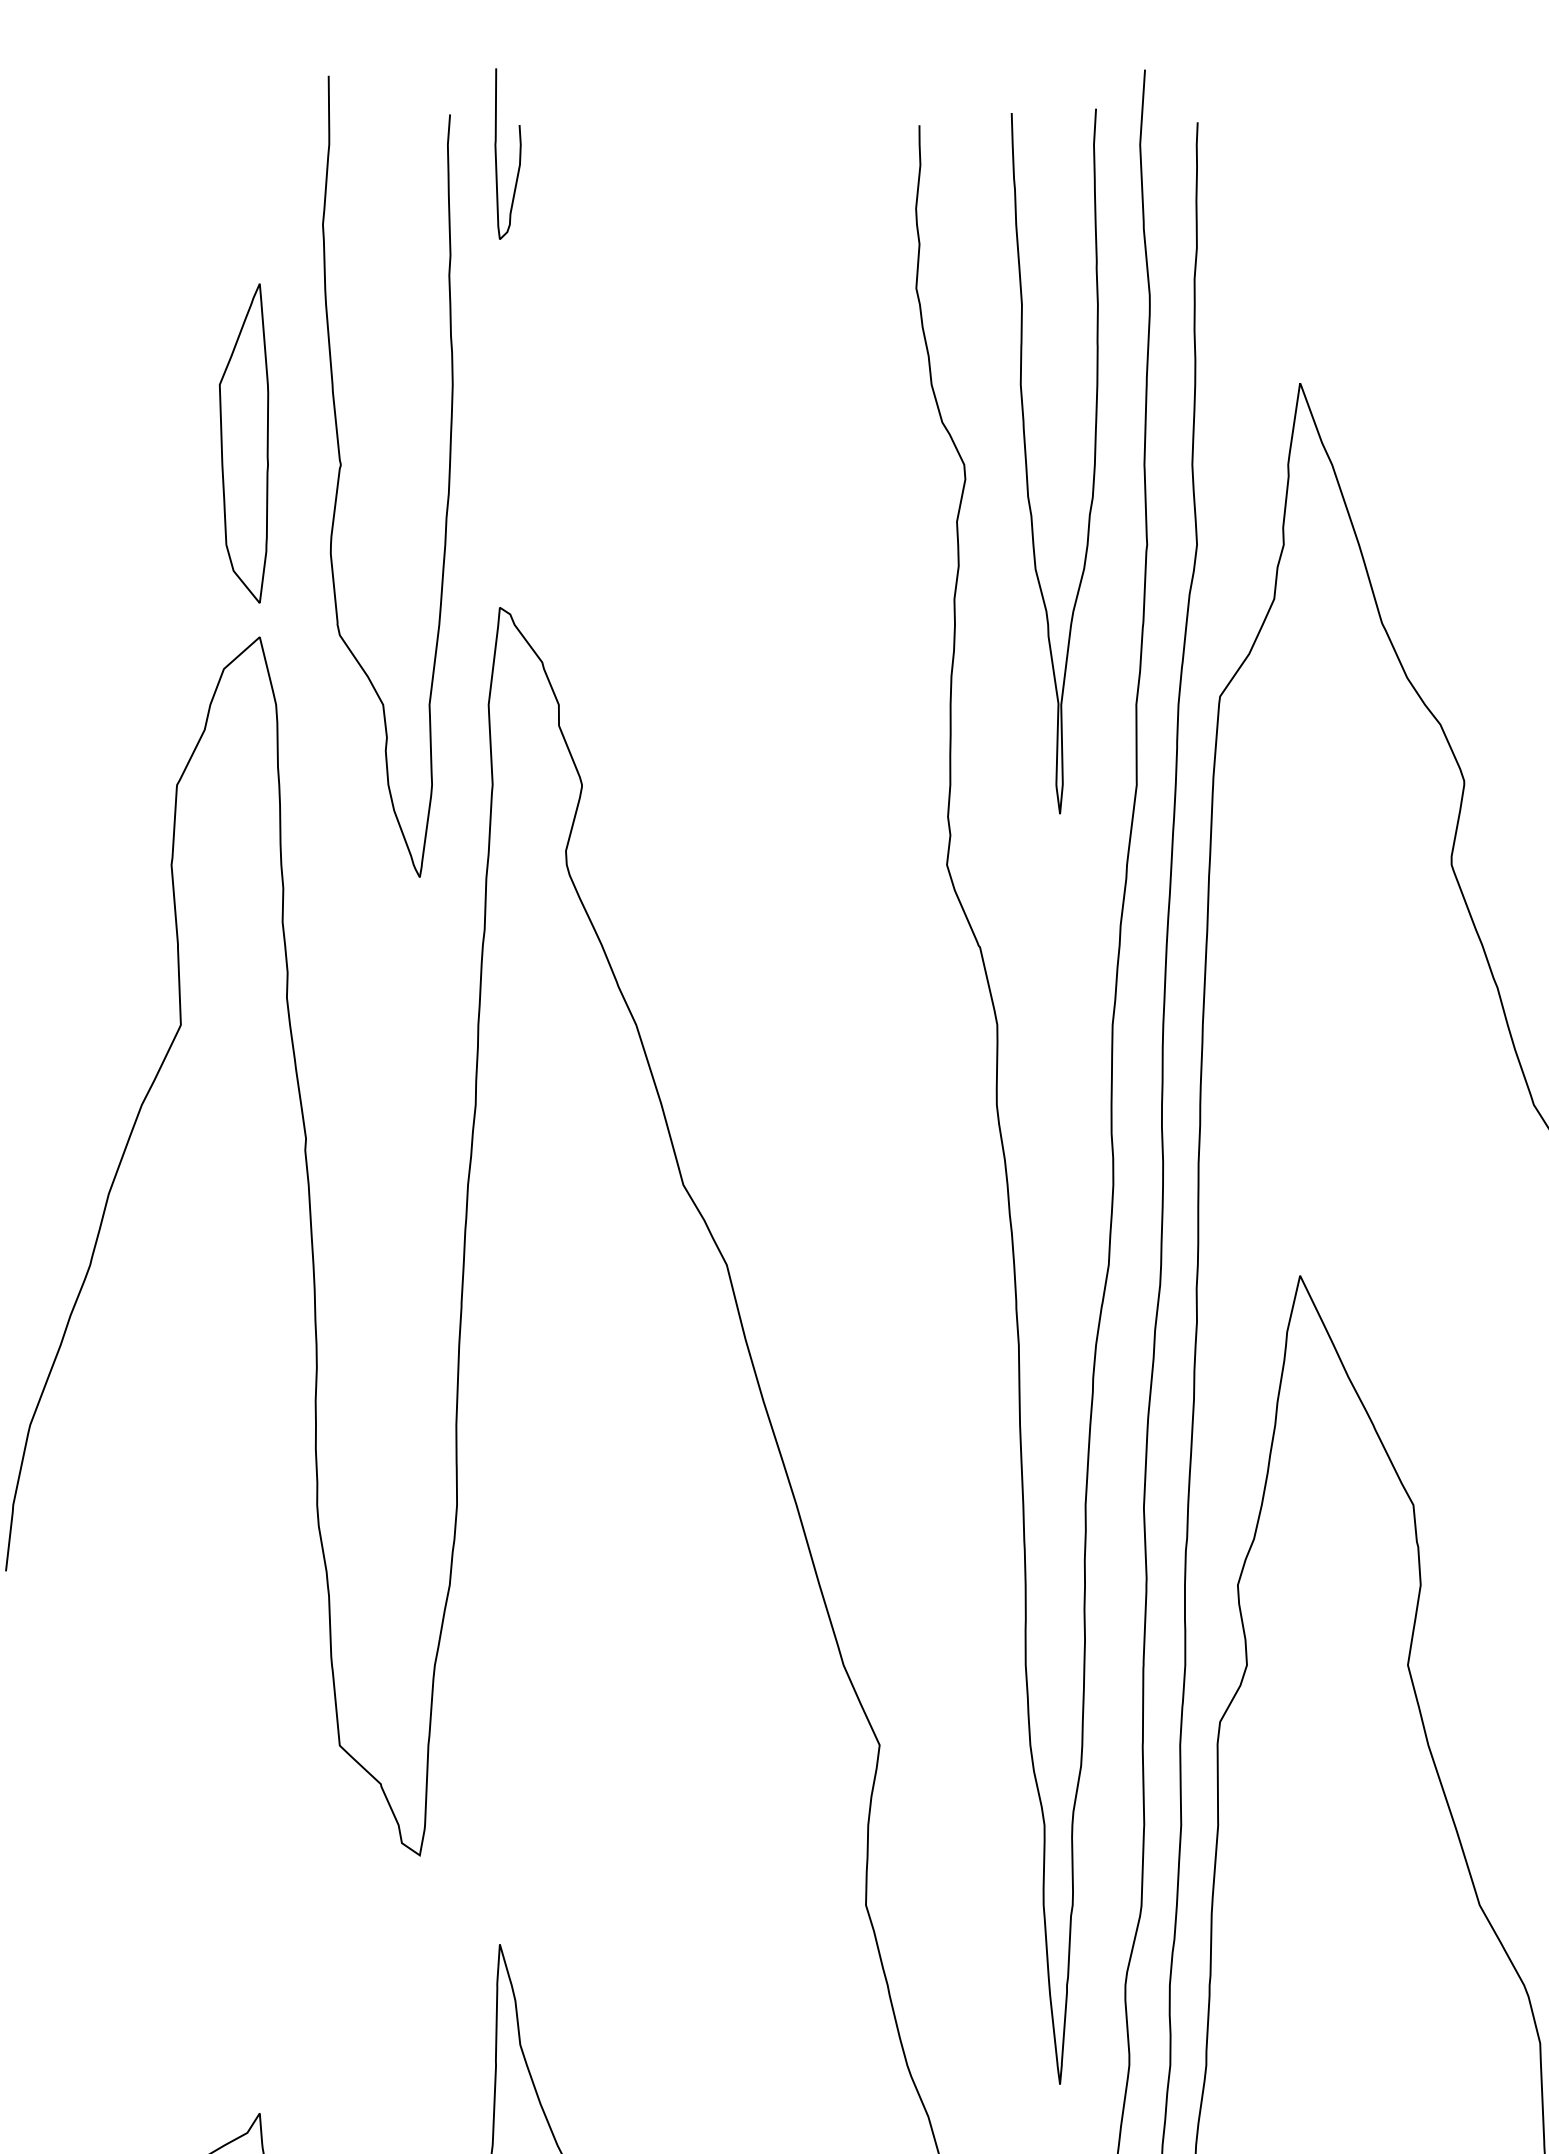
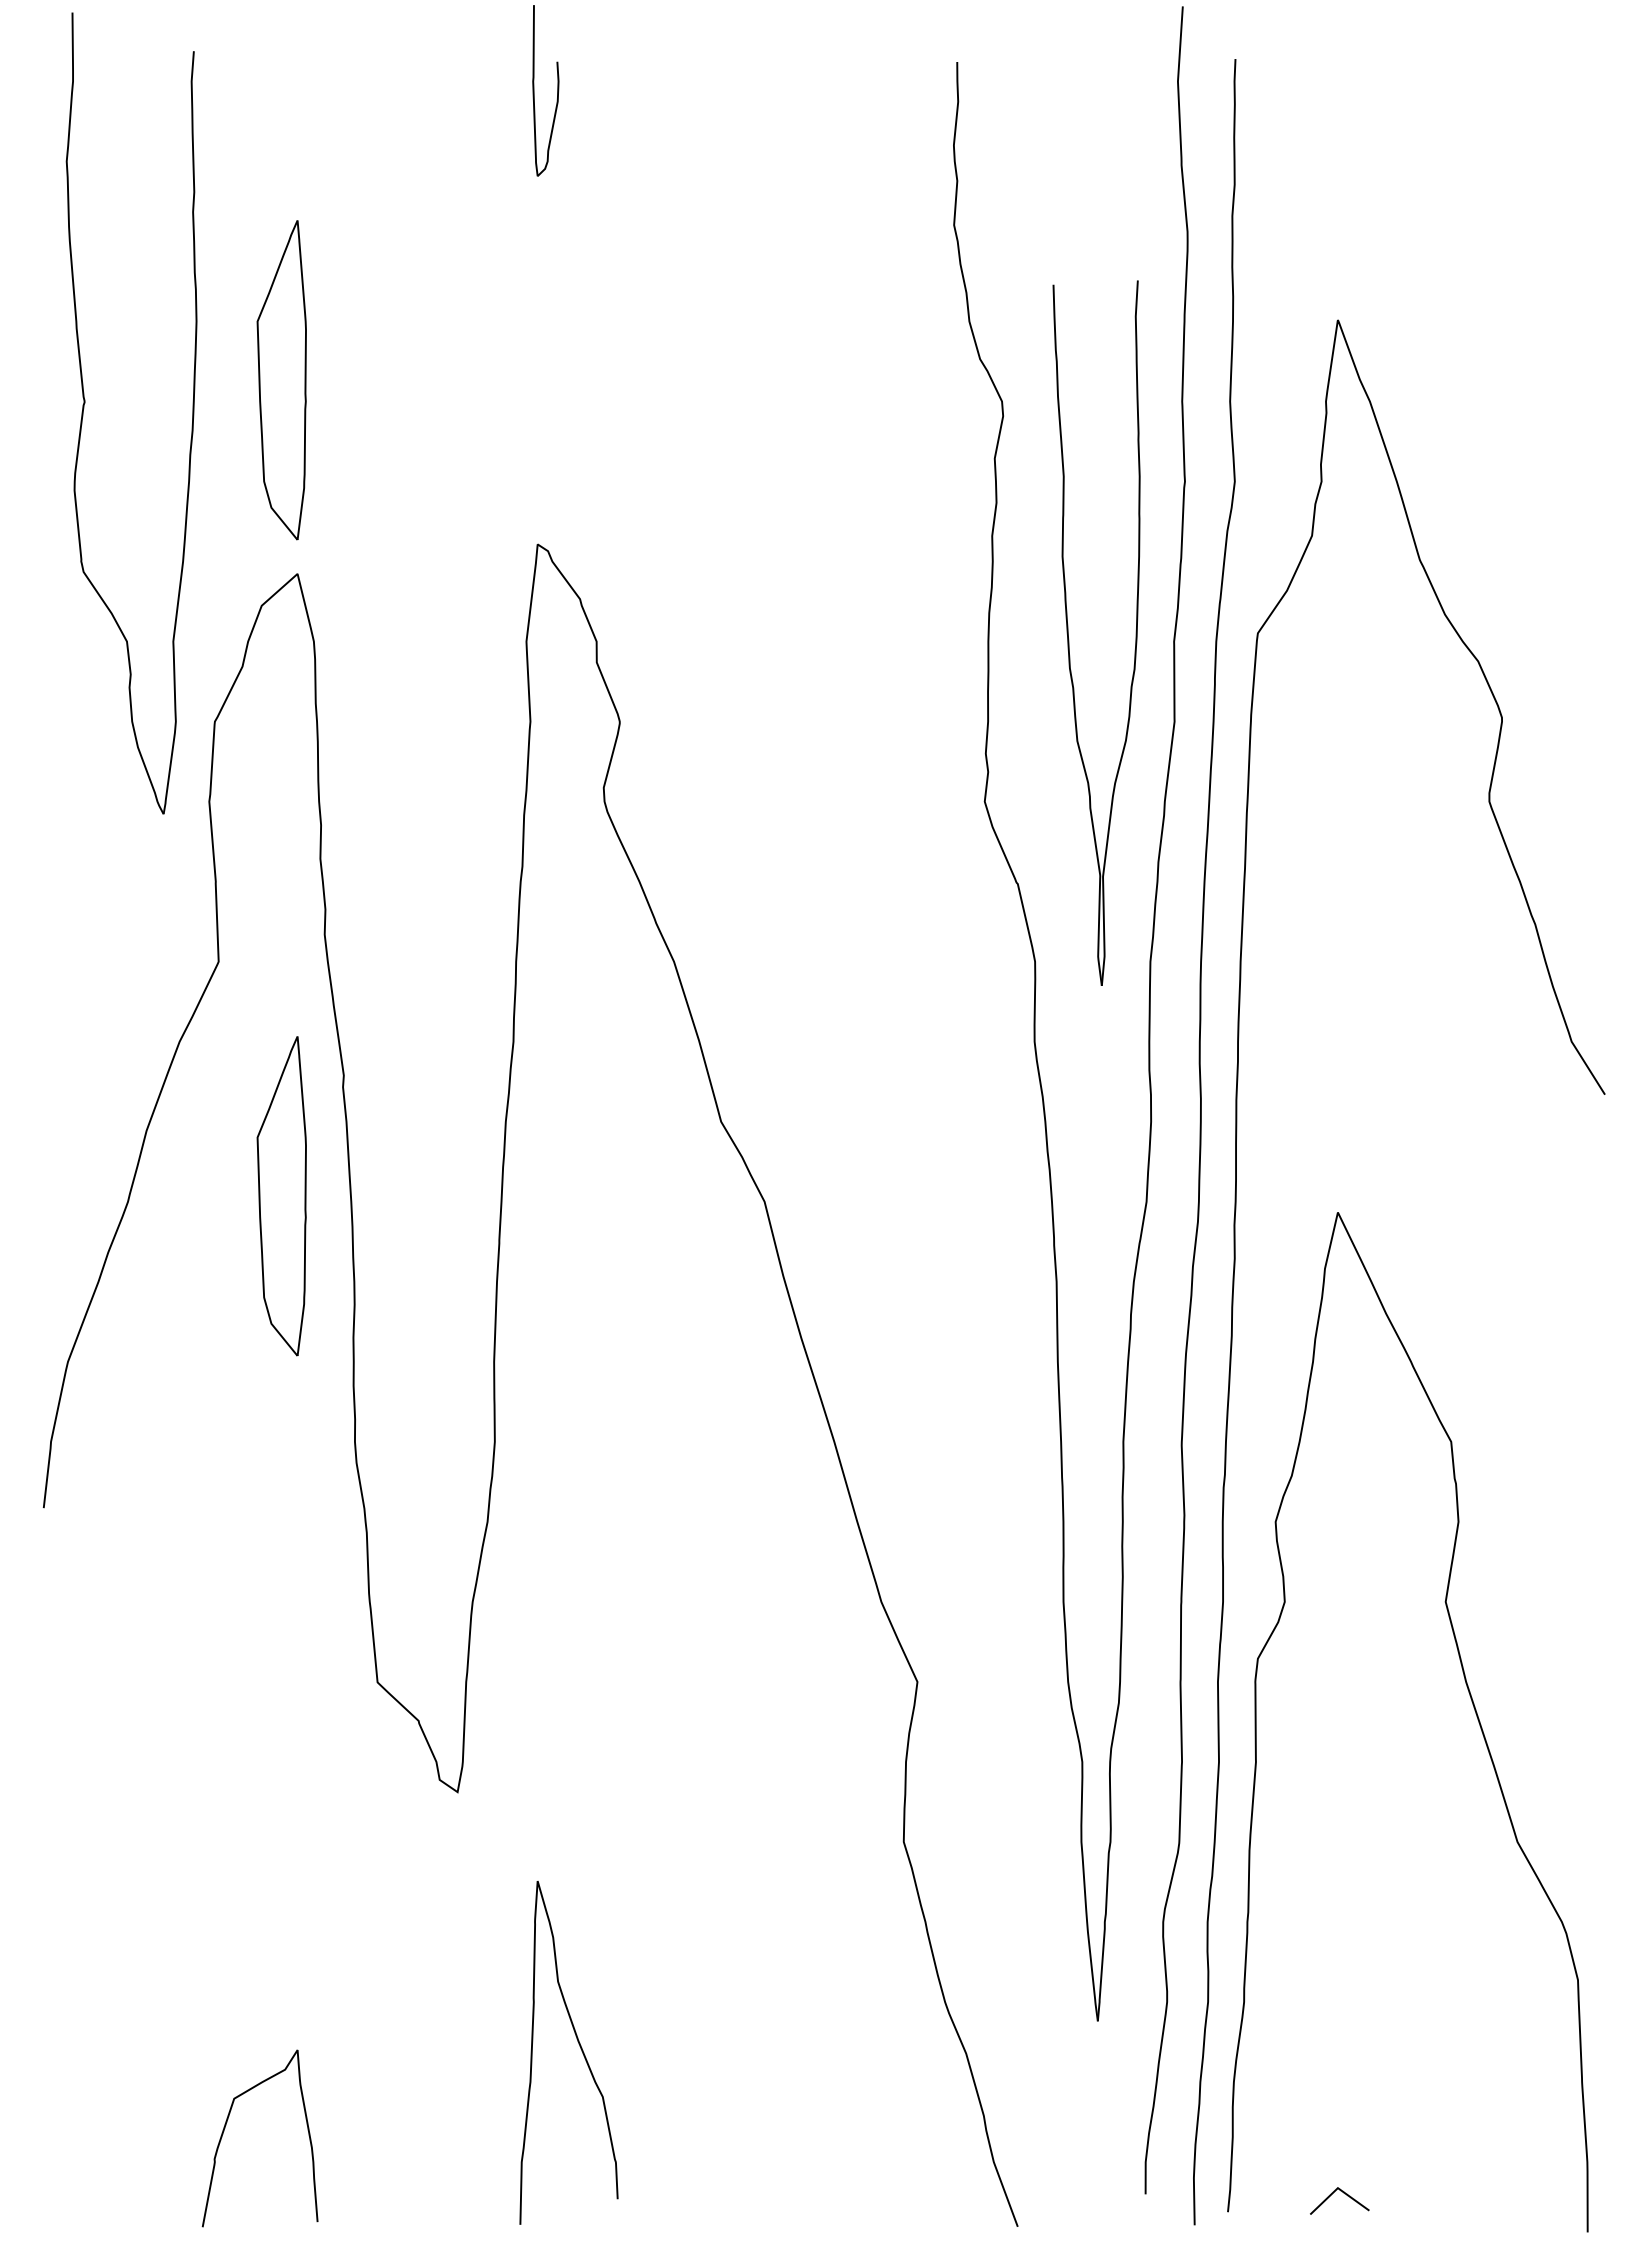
part: (341, 466) -> (85, 403), moved
part: (1027, 467) -> (1069, 639), moved
part: (243, 1259) -> (281, 1196), added

